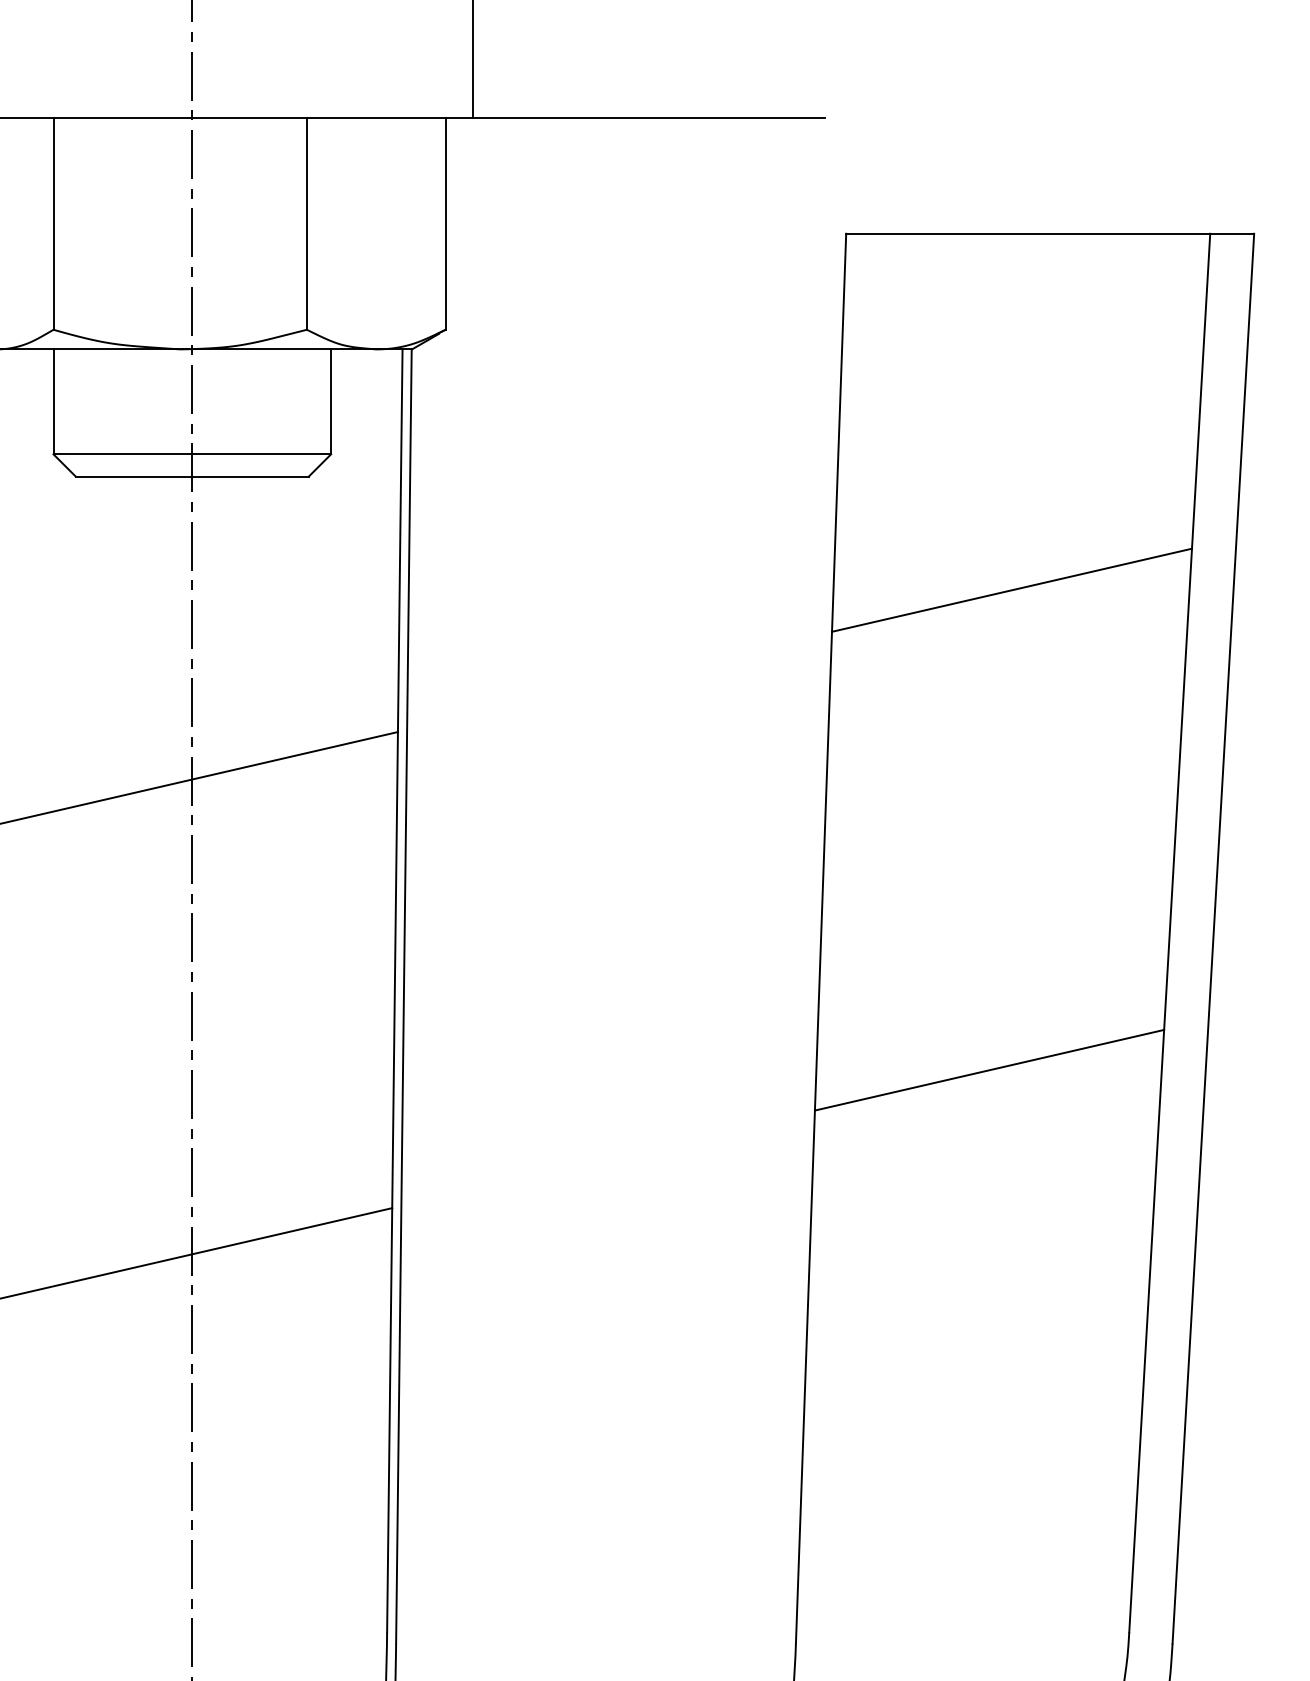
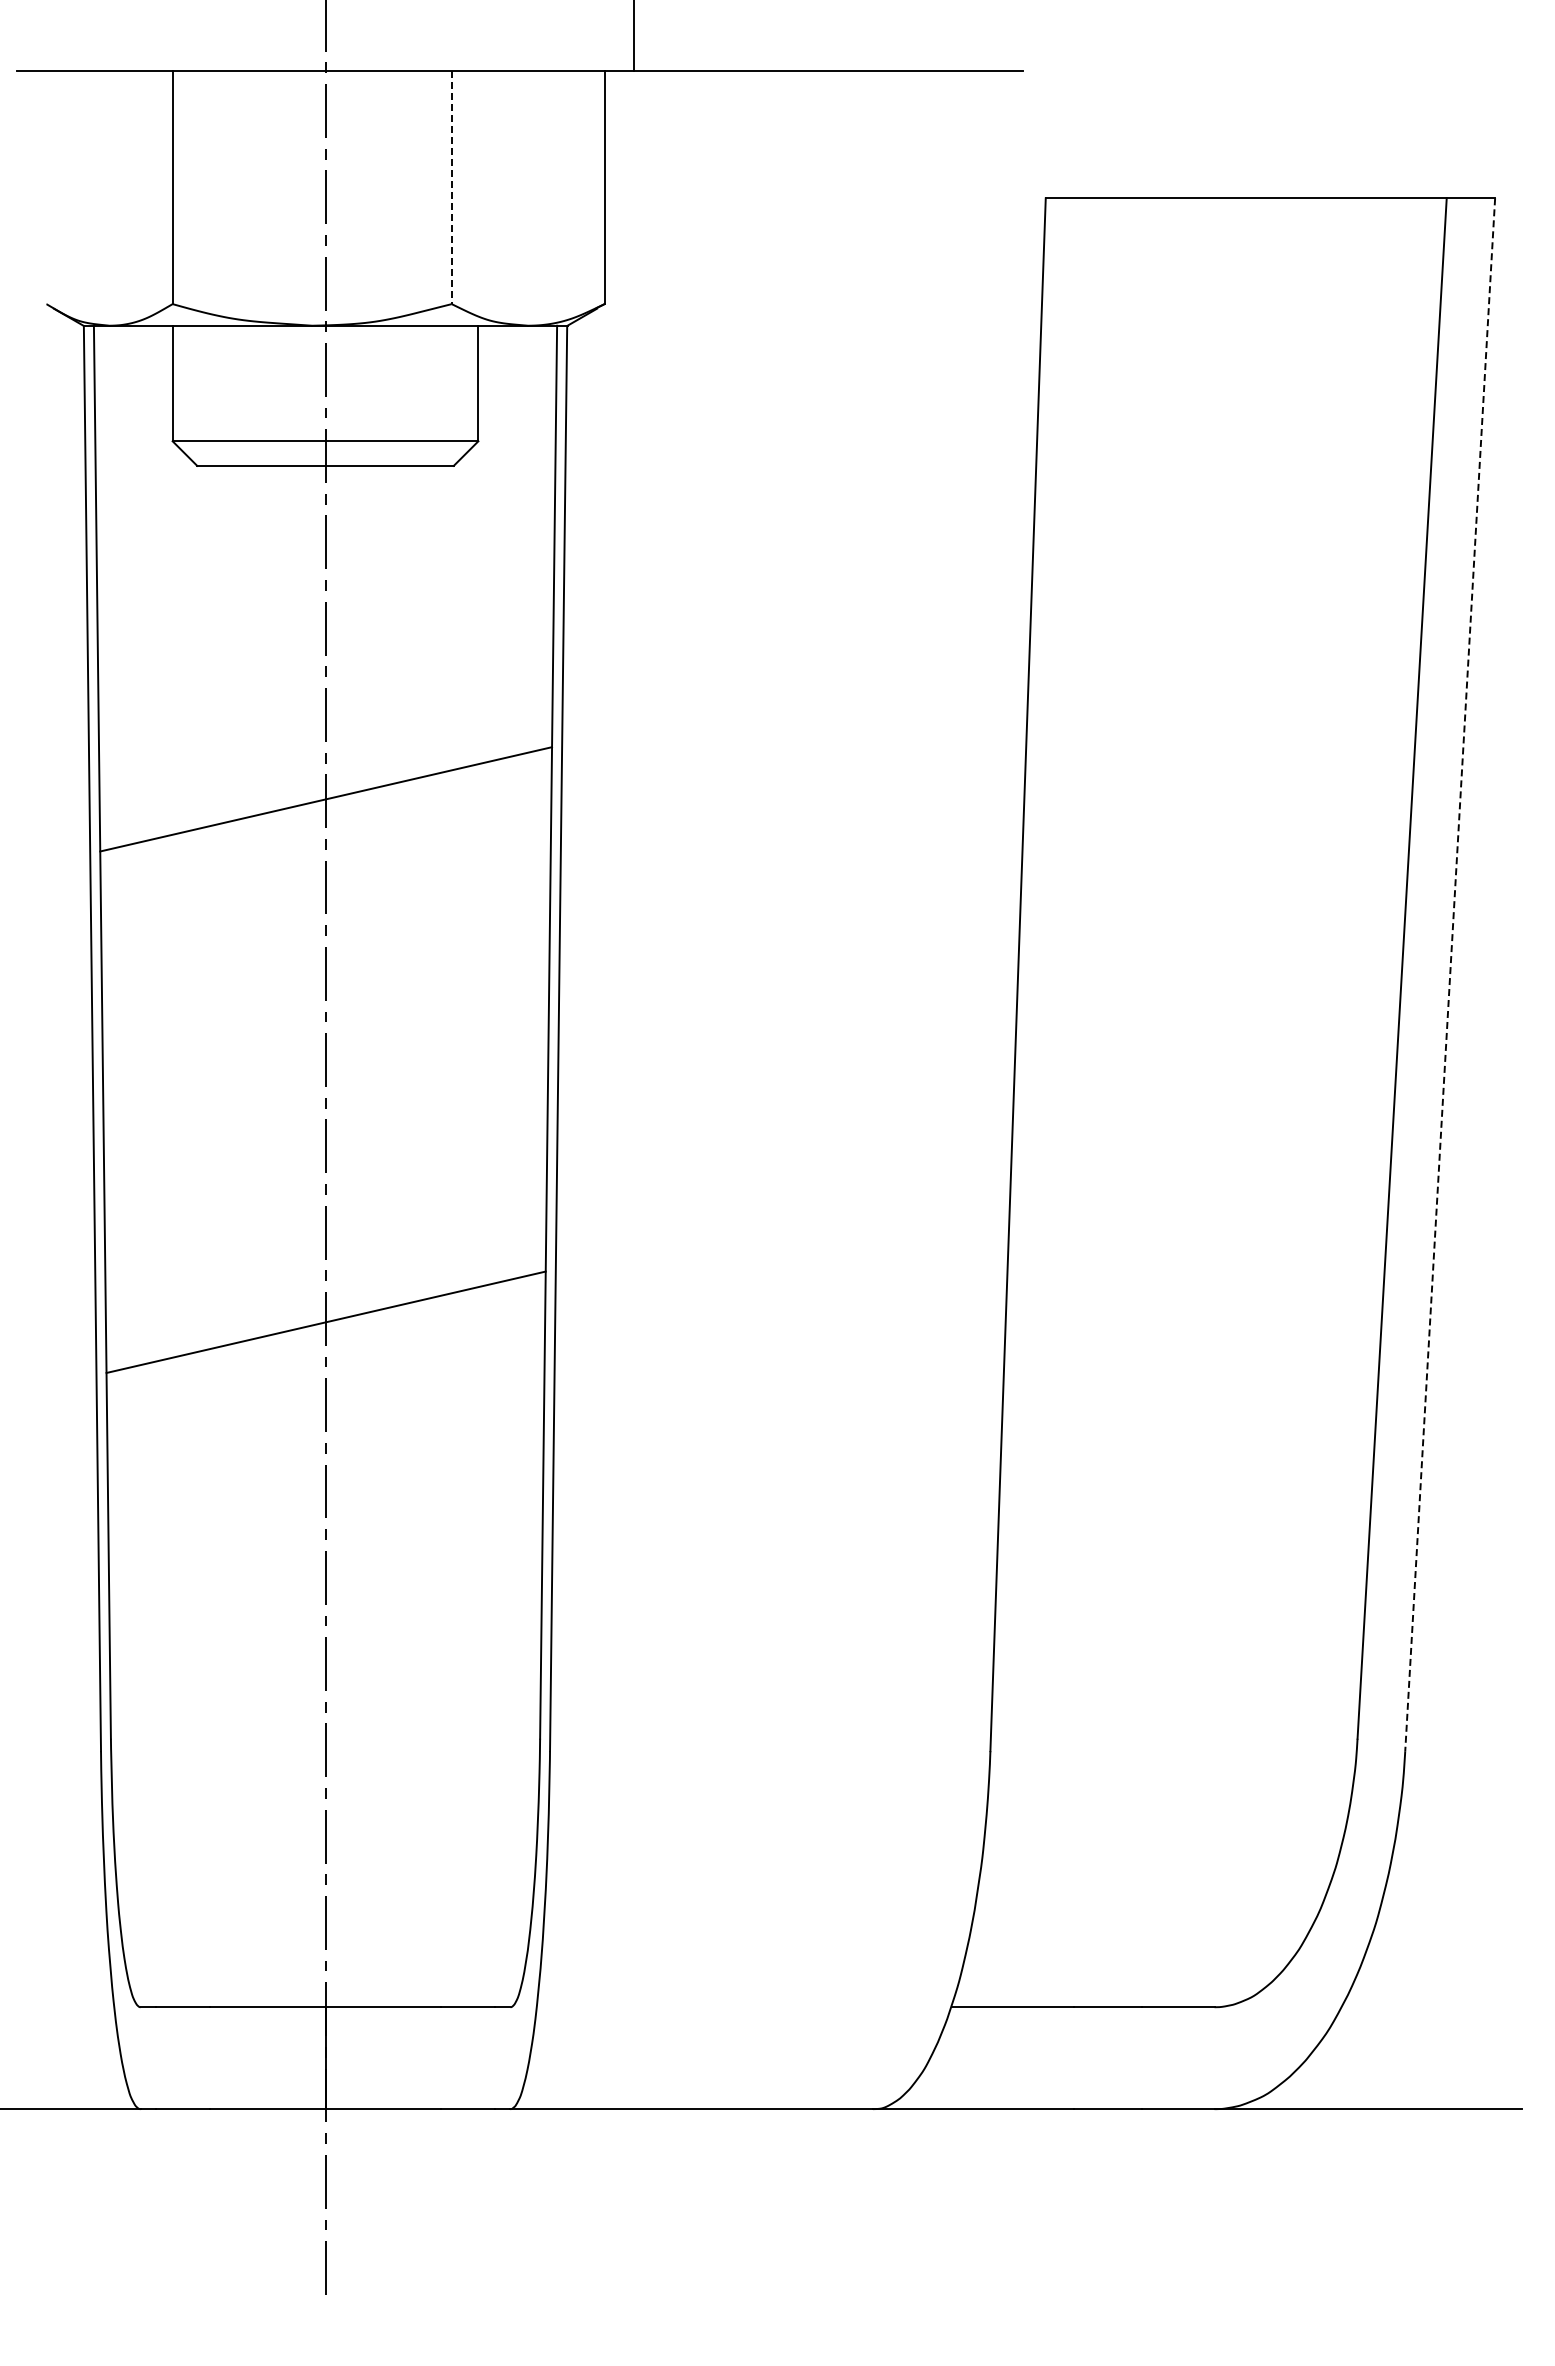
line: (306, 223) -> (451, 187), solid -> dashed
line: (1012, 589) -> (1228, 590), removed
line: (1213, 938) -> (1450, 974), solid -> dashed
line: (989, 1070) -> (1203, 1119), removed

